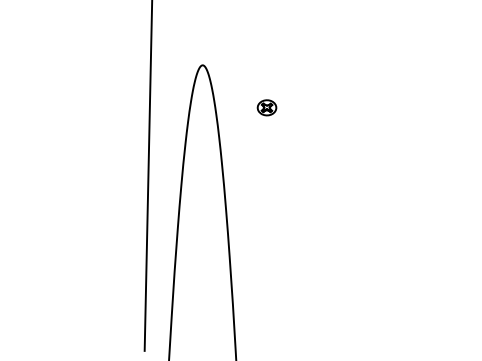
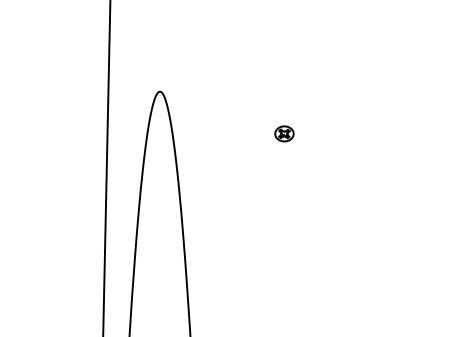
part: (266, 107) -> (283, 133), moved

